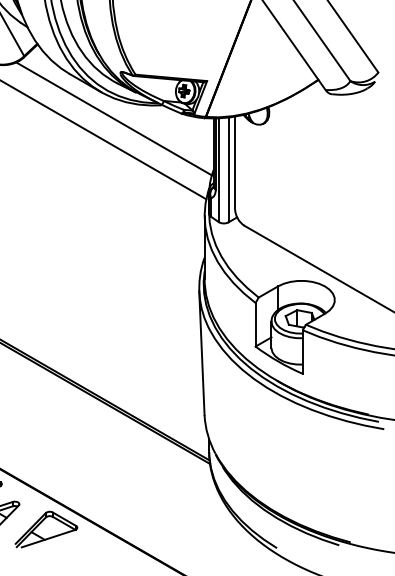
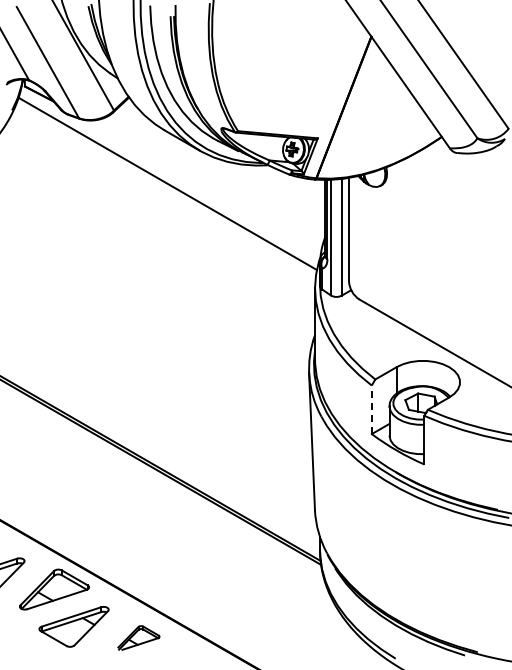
line: (114, 118) -> (214, 180), removed
line: (255, 324) -> (371, 409), solid -> dashed
part: (46, 529) -> (138, 637), size x0.6

